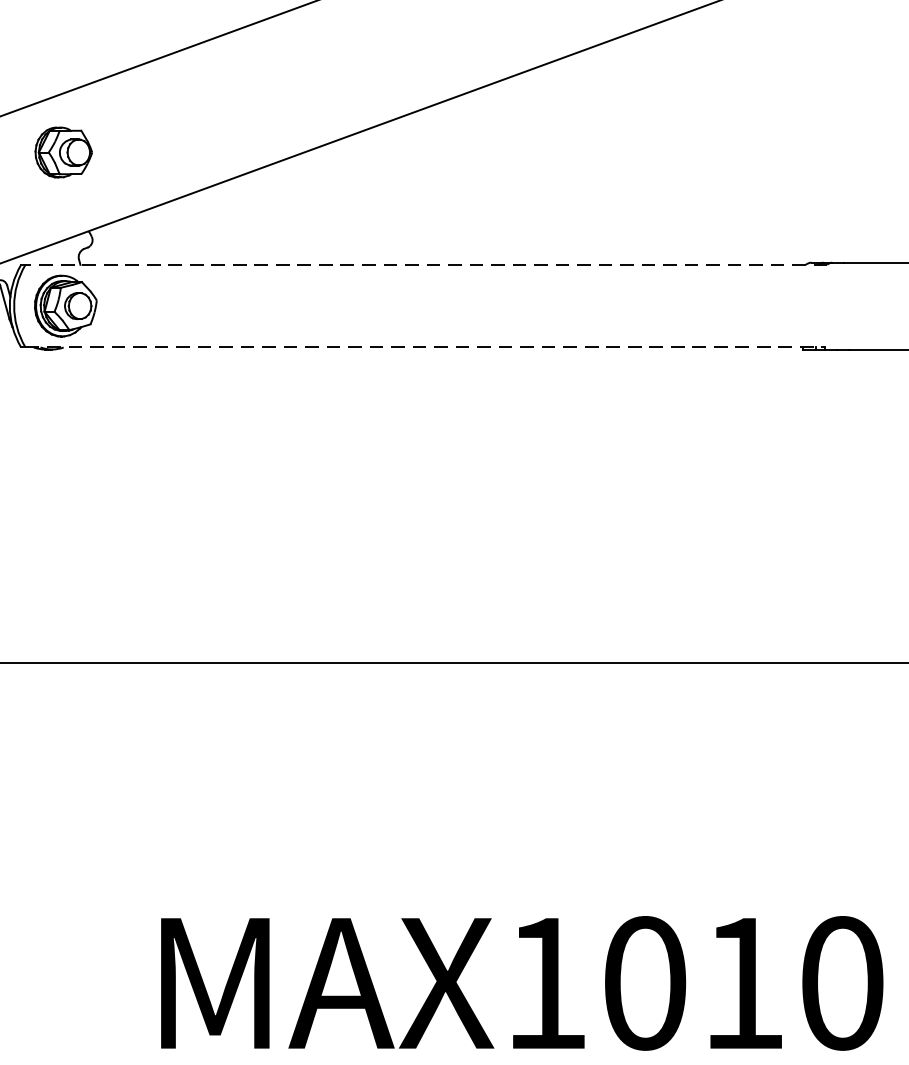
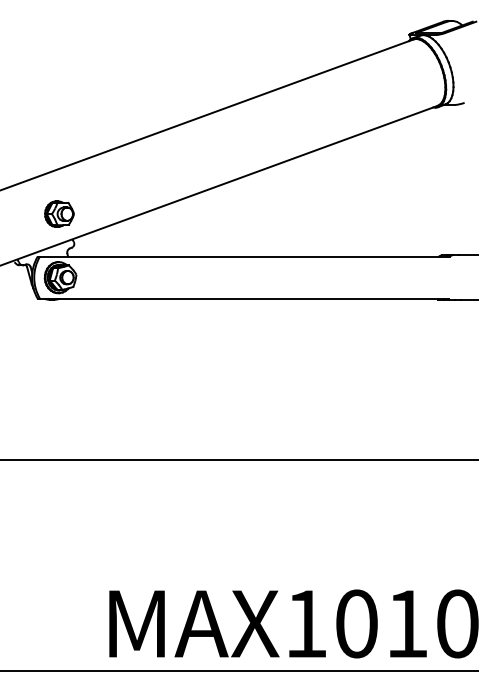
part: (63, 151) -> (59, 213), moved
line: (425, 264) -> (244, 256), dashed -> solid
line: (425, 346) -> (244, 298), dashed -> solid

